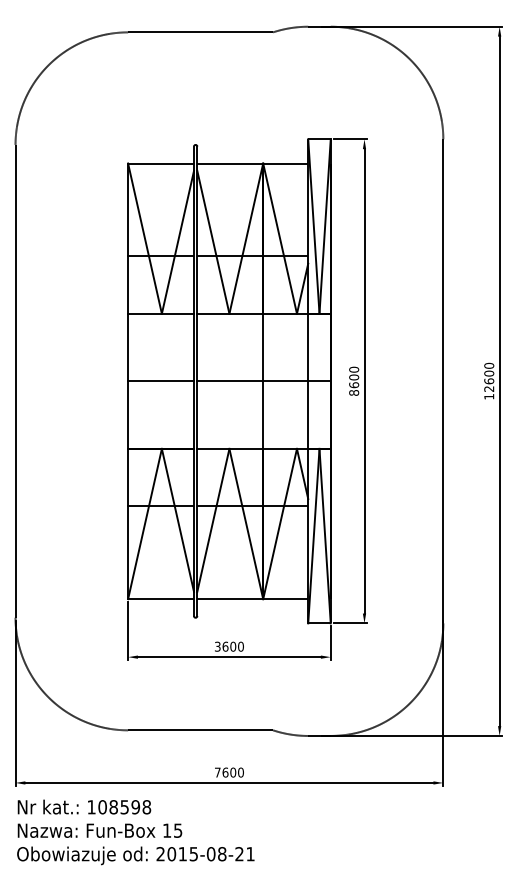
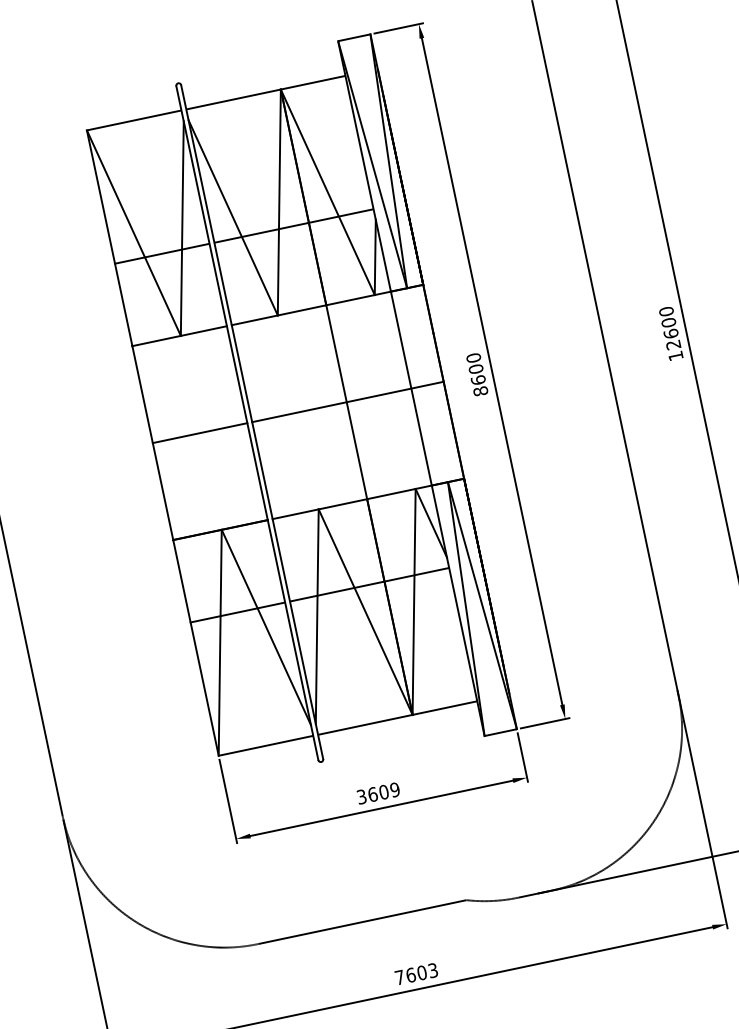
text: (240, 646) -> (394, 789), 3600 -> 3609
text: (240, 772) -> (432, 970), 7600 -> 7603

